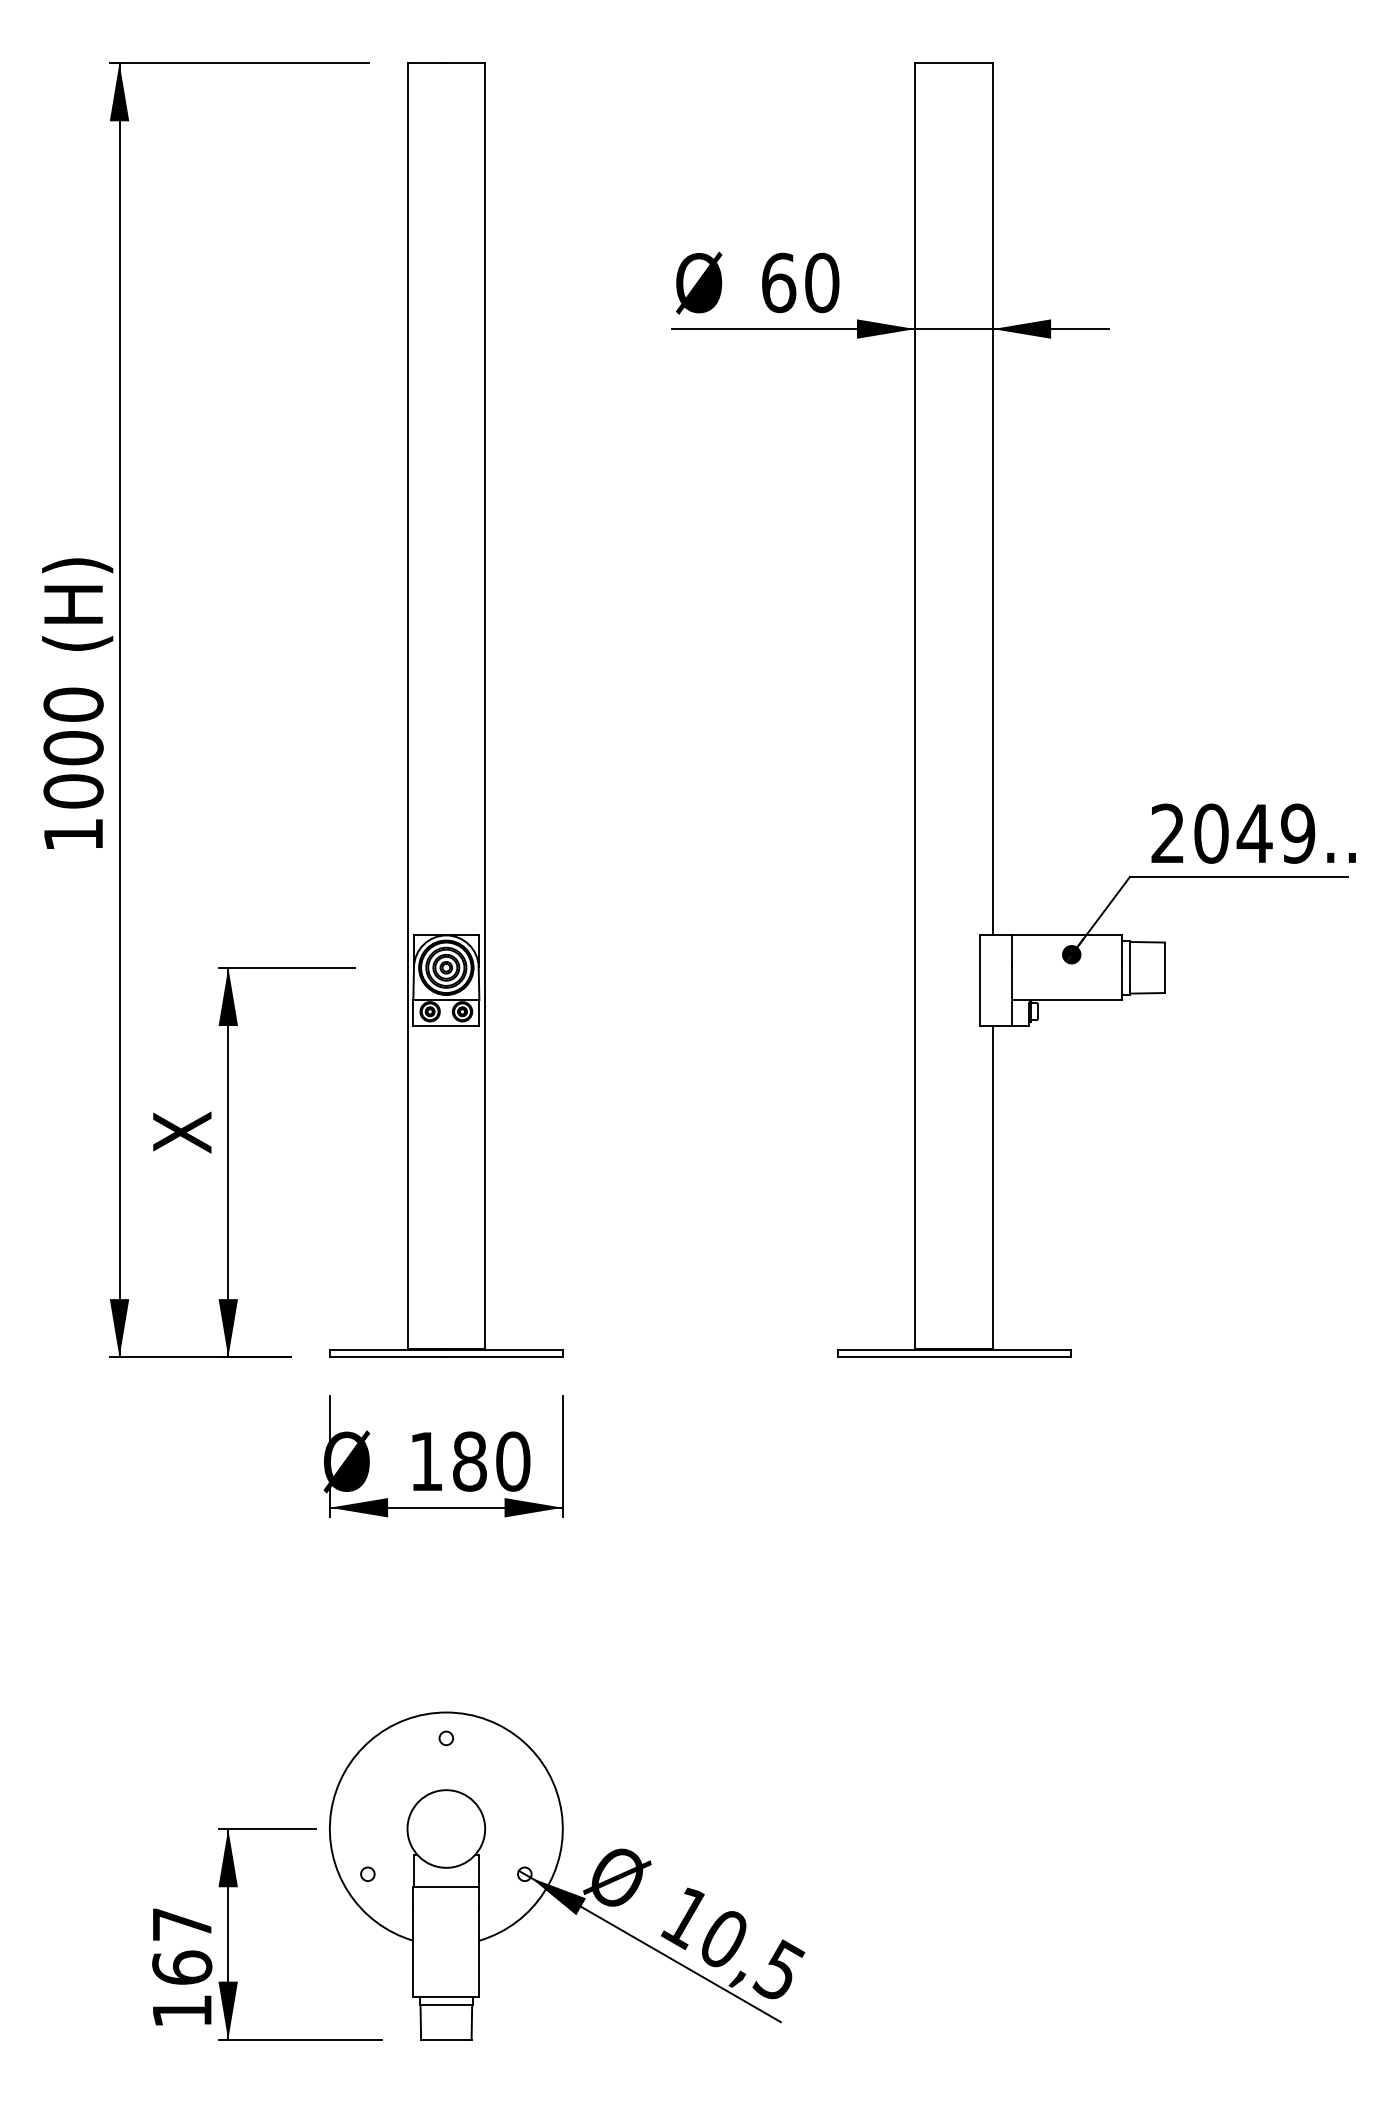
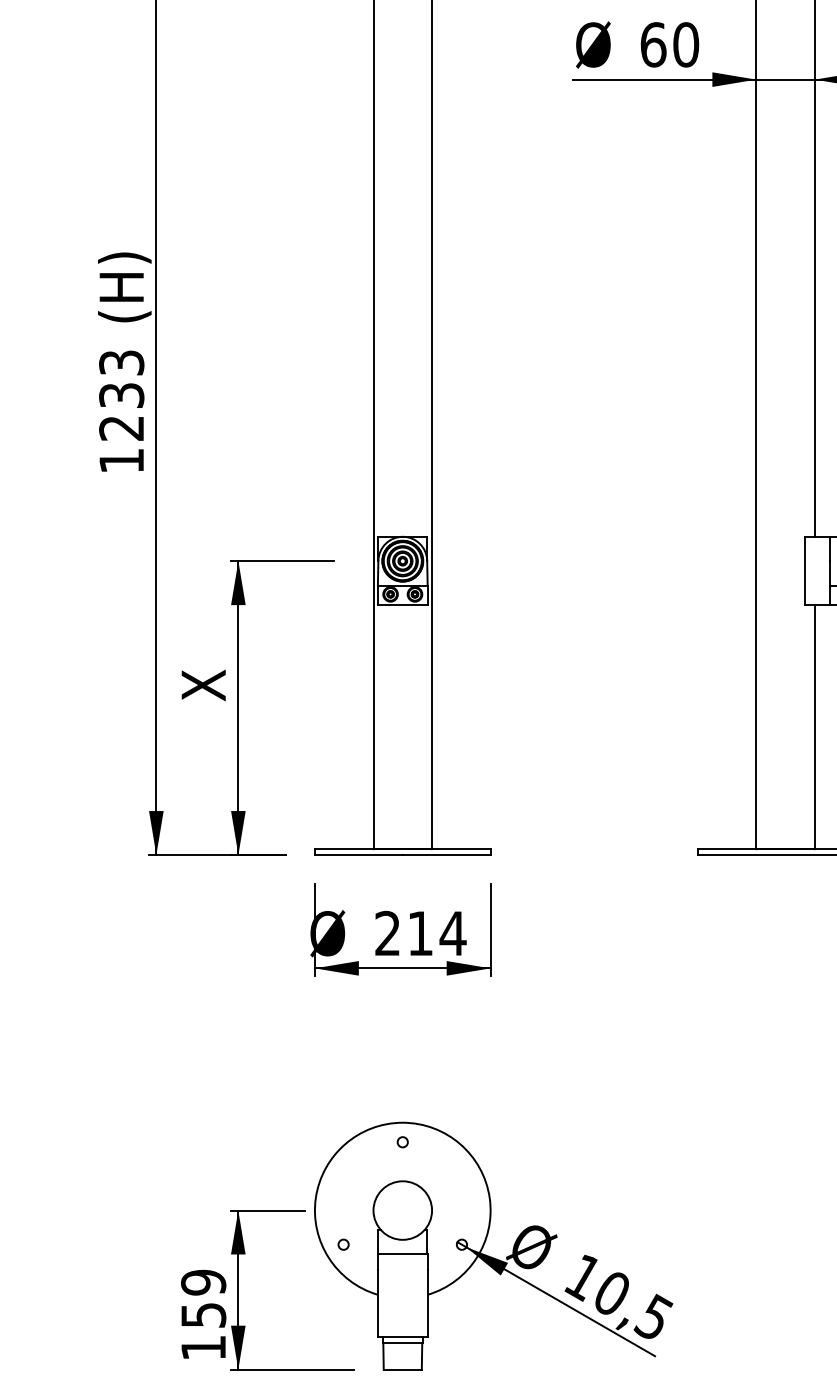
text: (73, 747) -> (121, 395), 1000 -> 1233
text: (470, 1461) -> (420, 933), 180 -> 214
text: (182, 1945) -> (203, 1298), 167 -> 159

